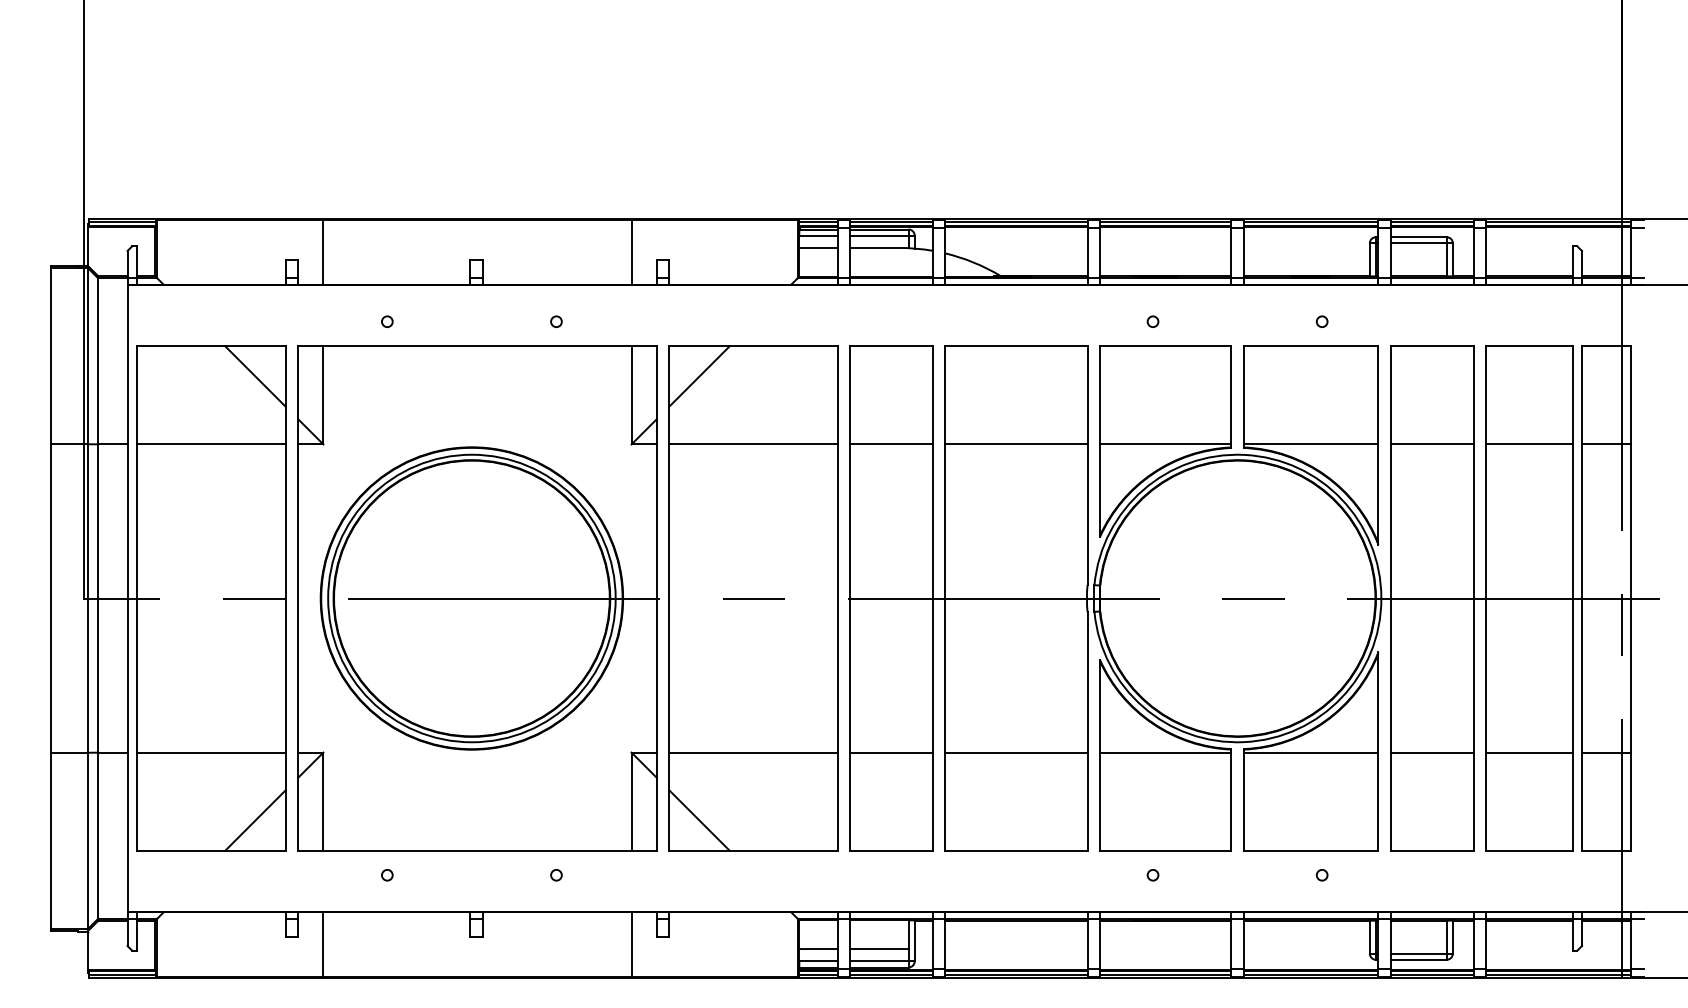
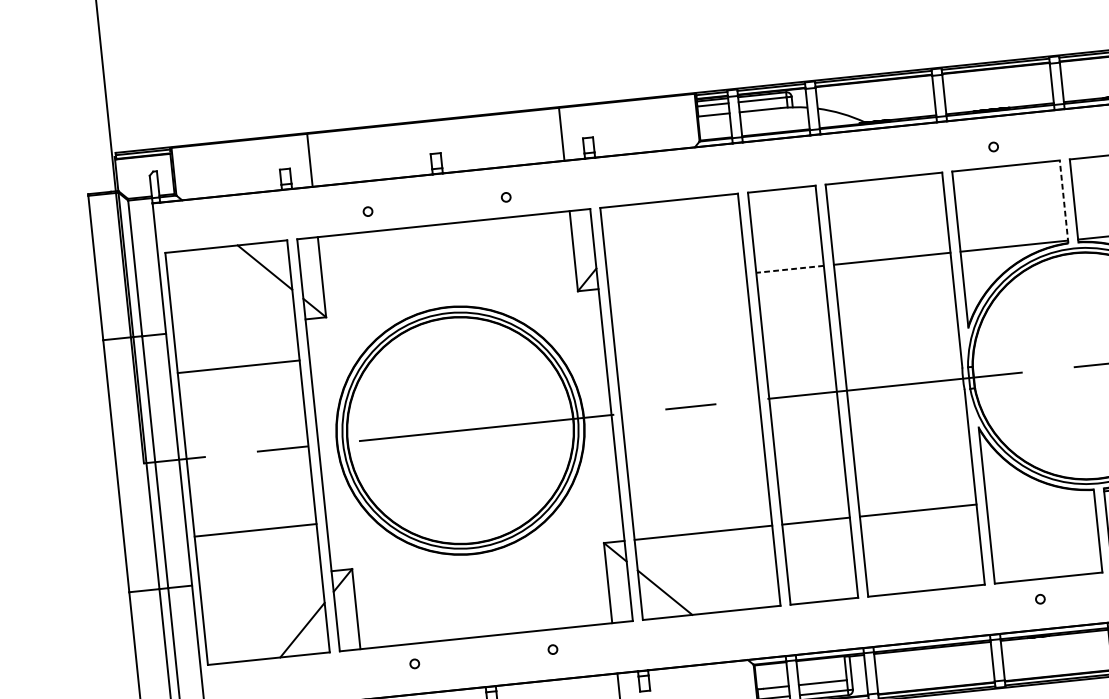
line: (699, 376) -> (627, 230), removed
line: (1231, 397) -> (1064, 202), solid -> dashed
line: (210, 444) -> (238, 366), moved
line: (753, 444) -> (677, 281), removed
line: (890, 444) -> (789, 269), solid -> dashed
line: (210, 752) -> (254, 530), moved
line: (1165, 752) -> (1040, 497), removed

